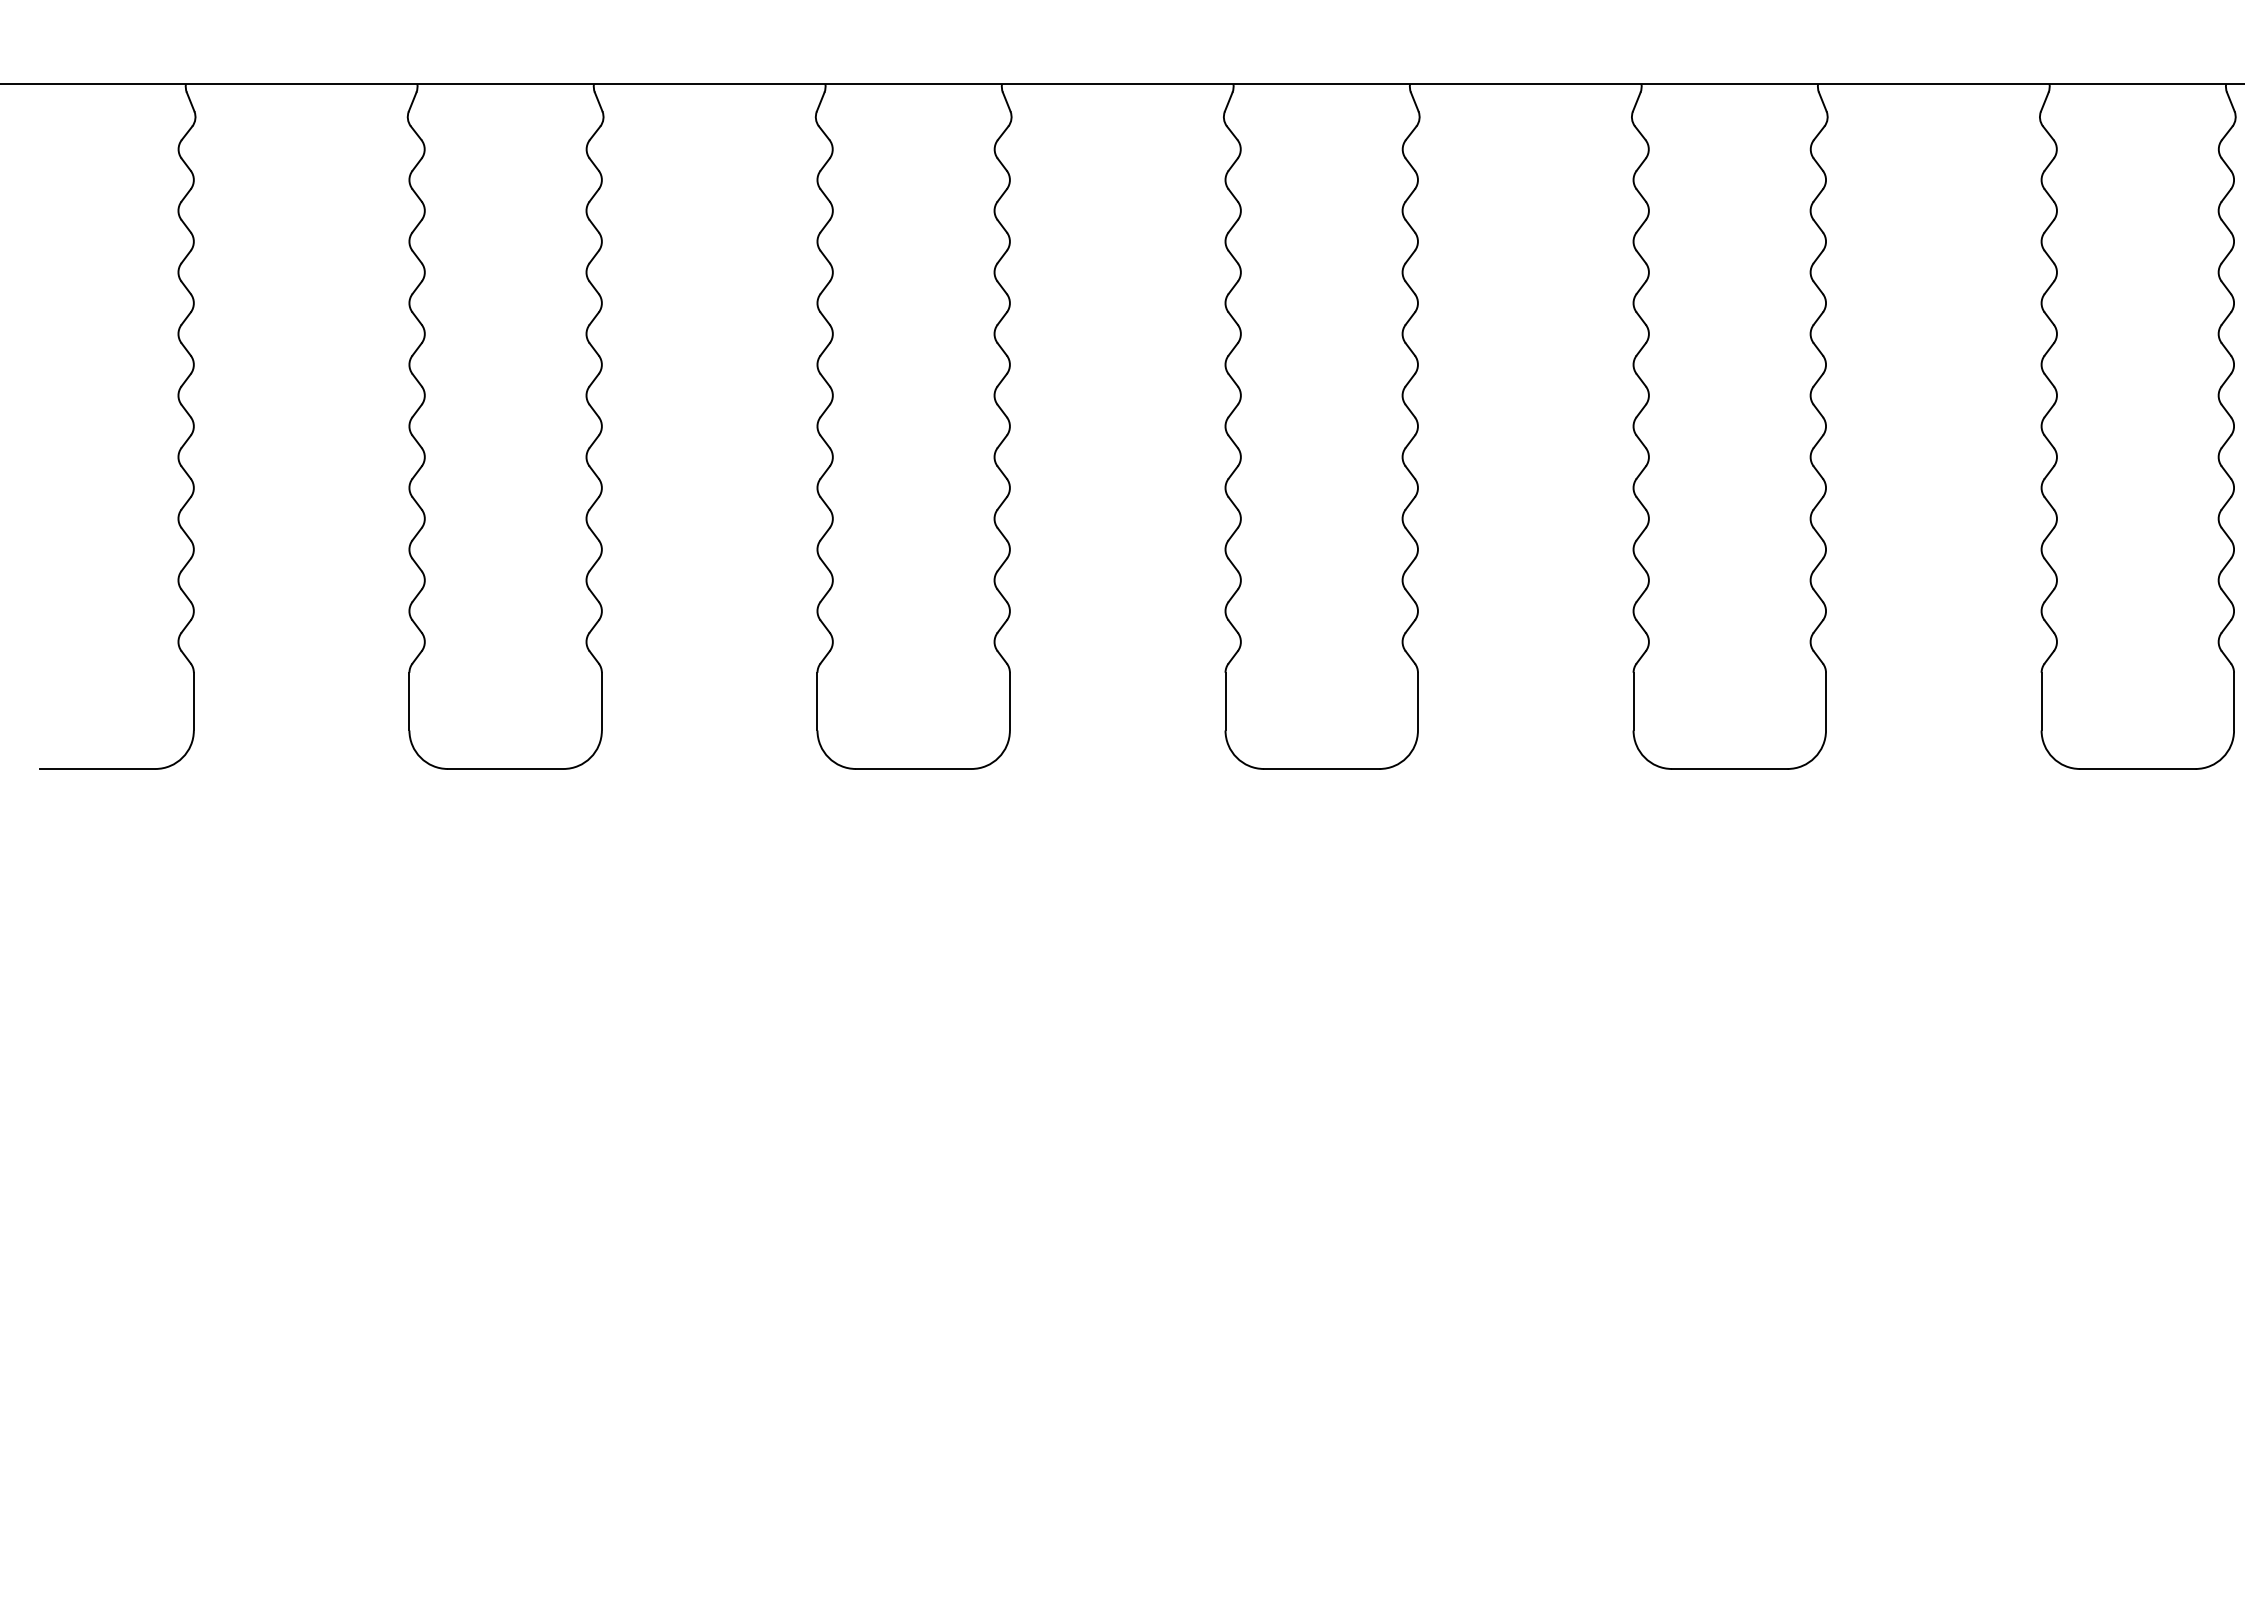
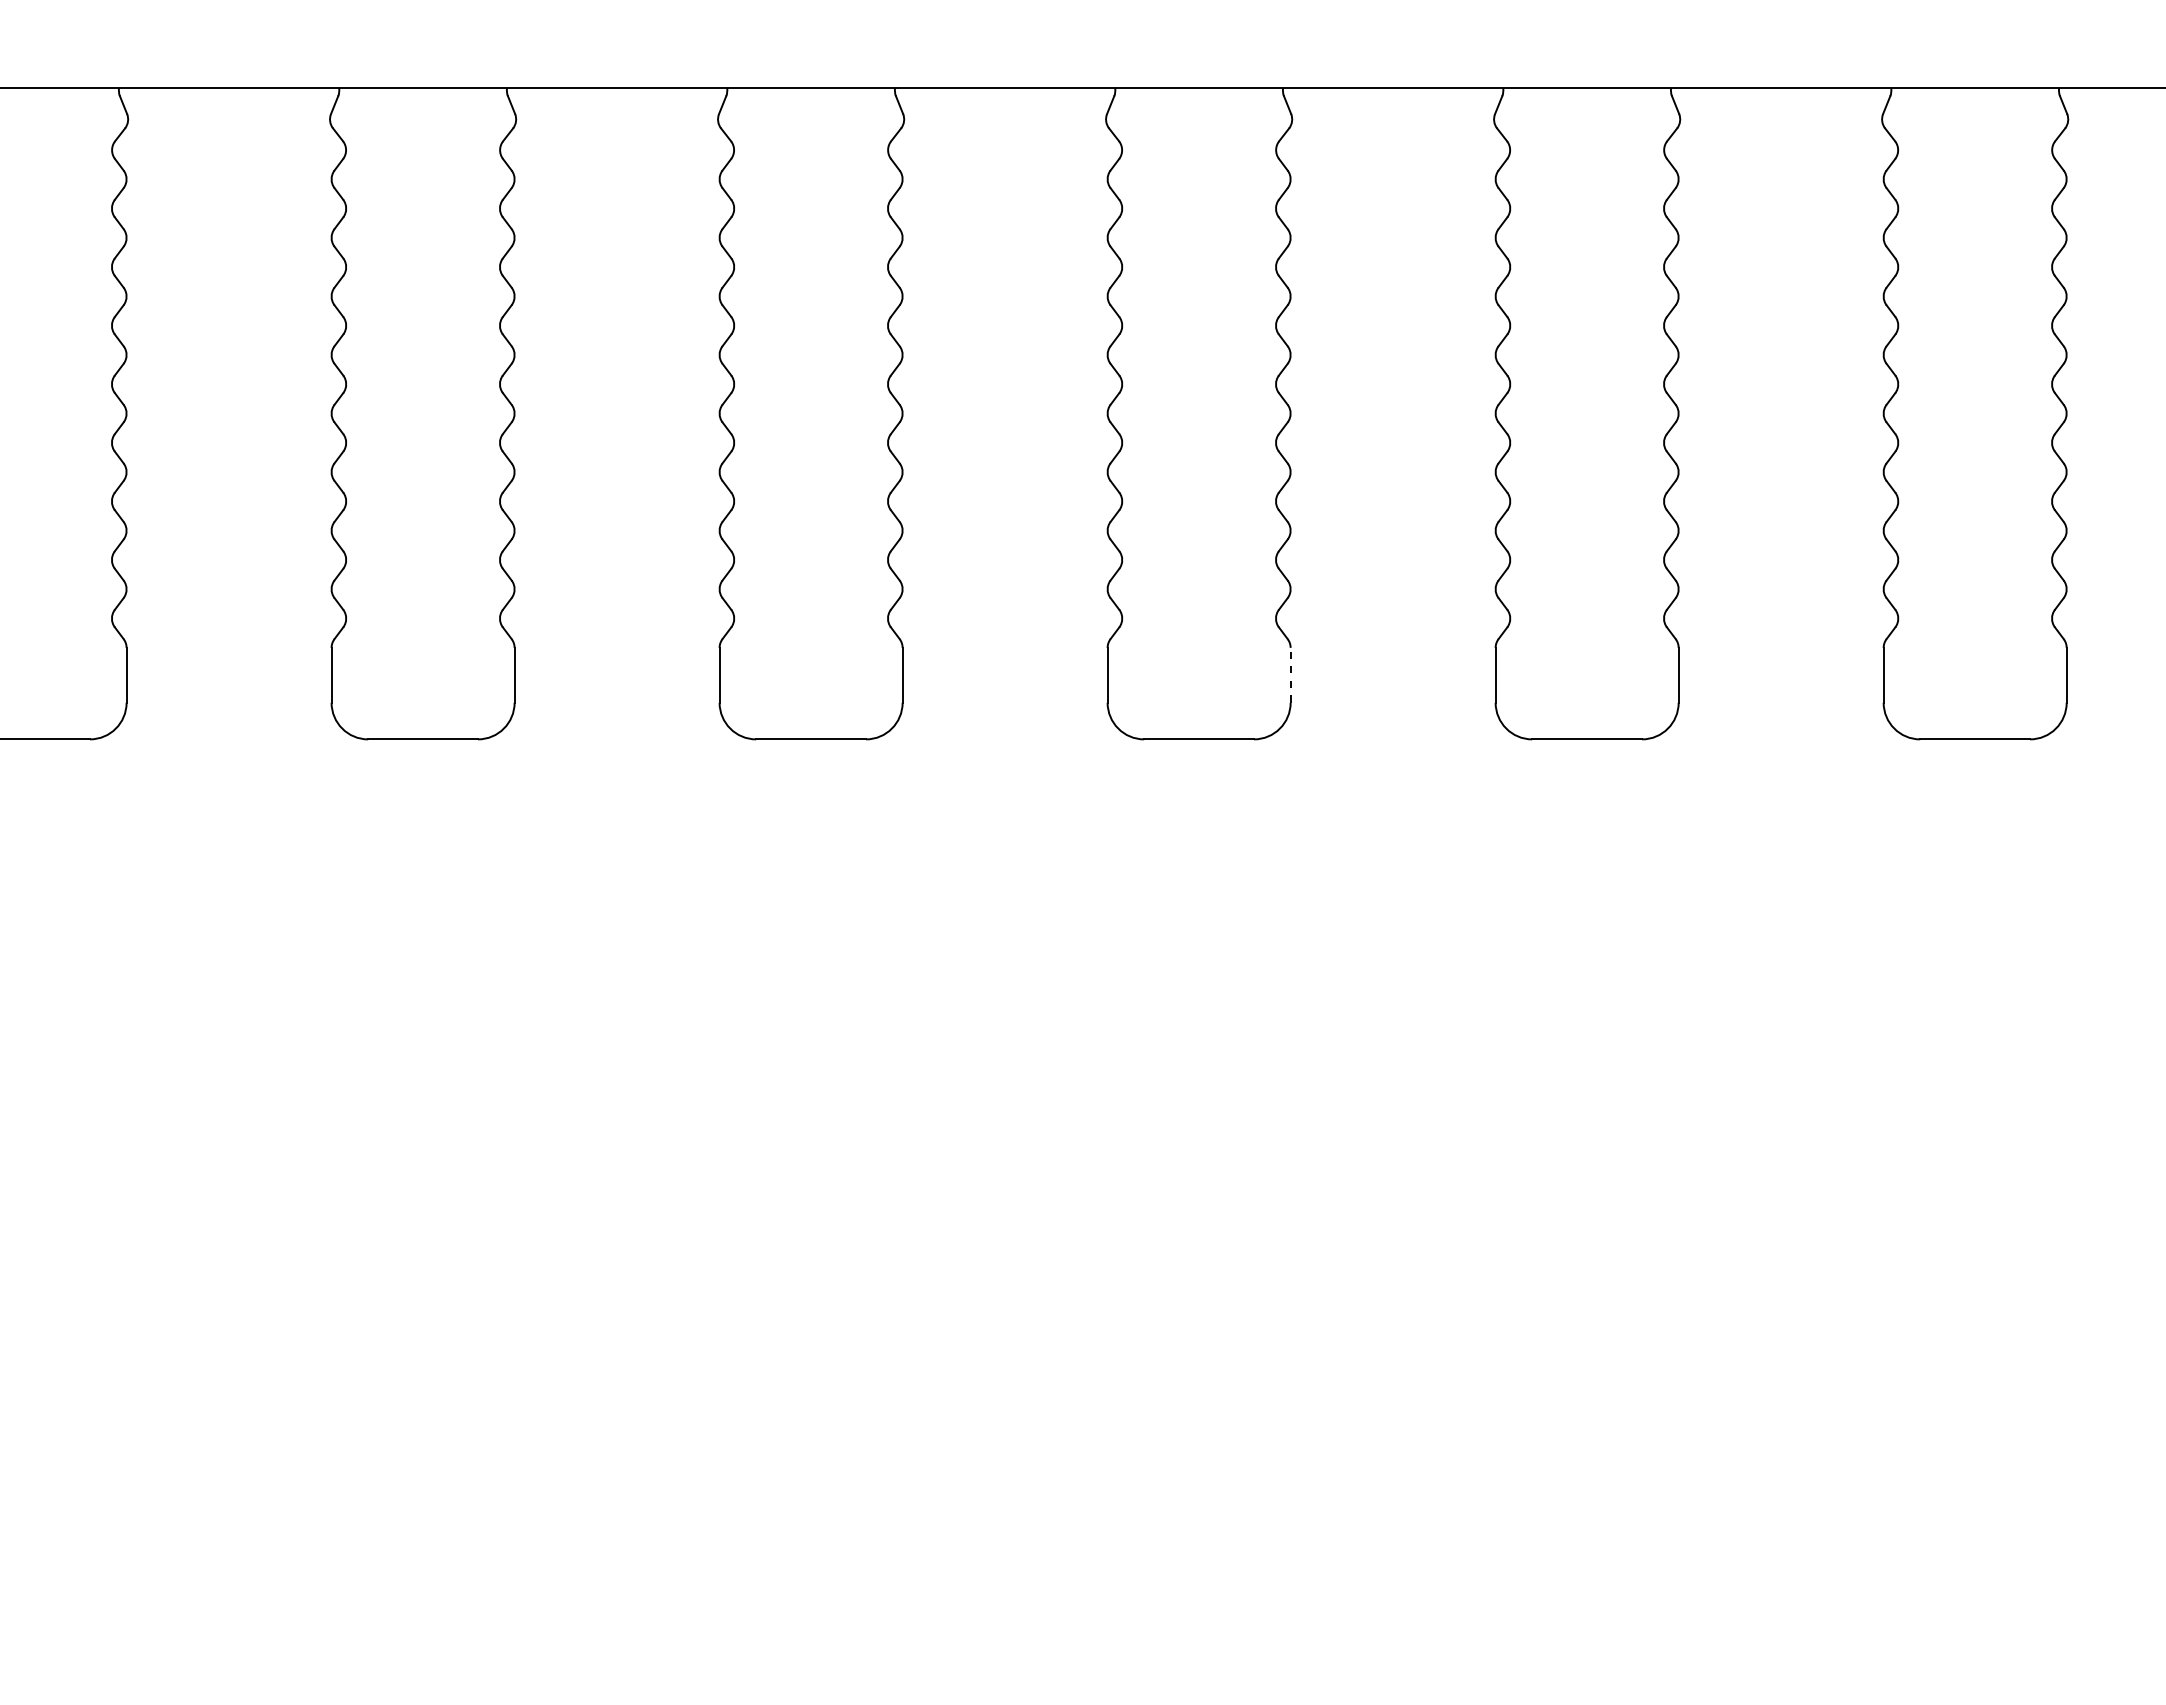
line: (1417, 700) -> (1290, 674), solid -> dashed

